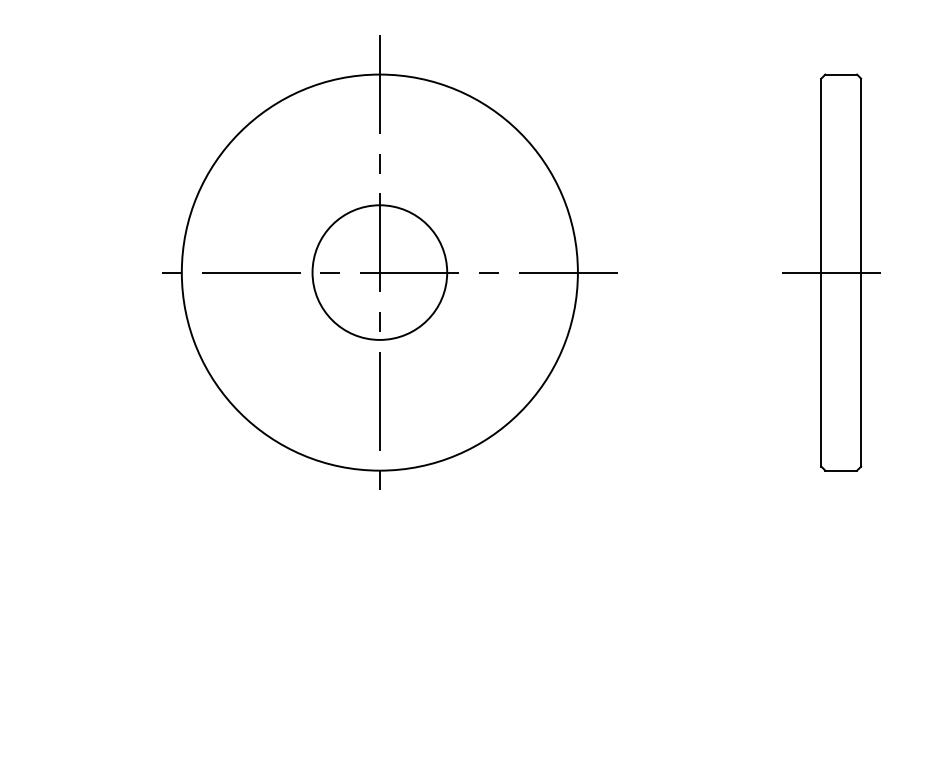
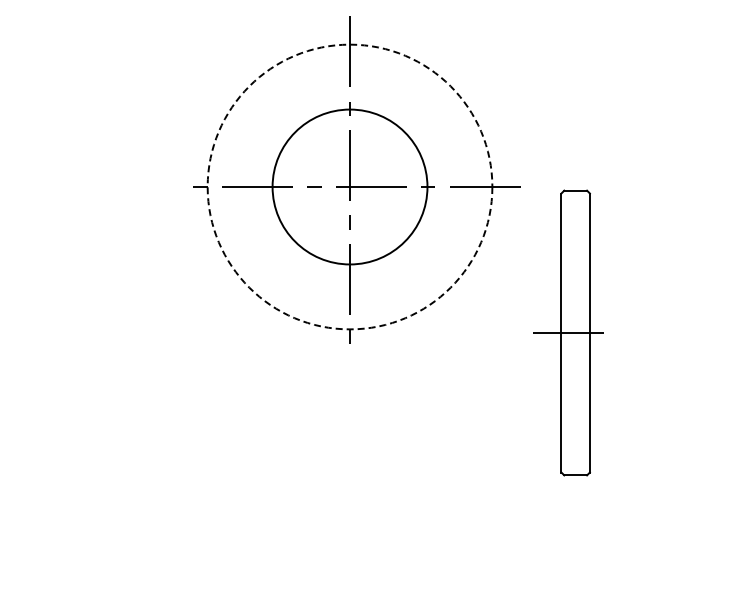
circle: (379, 271) -> (349, 186), size x1.6
circle: (379, 271) -> (349, 186), solid -> dashed
part: (831, 271) -> (568, 332), moved

